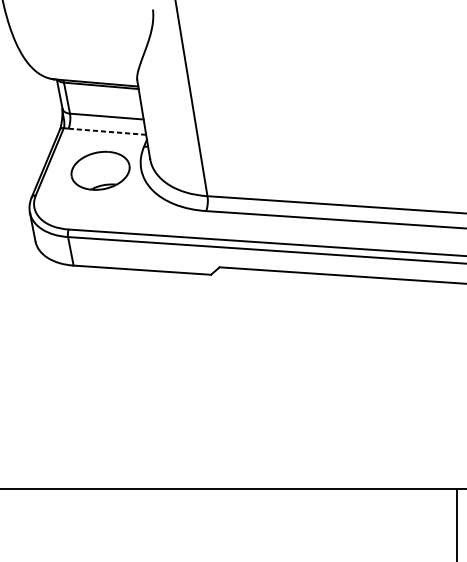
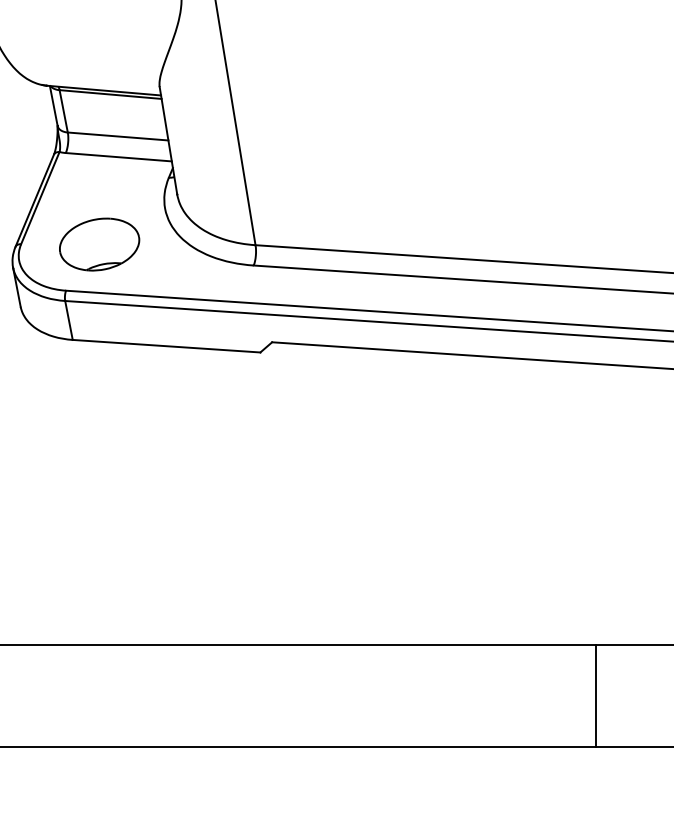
line: (107, 131) -> (118, 157), dashed -> solid
part: (100, 170) -> (99, 244), moved

